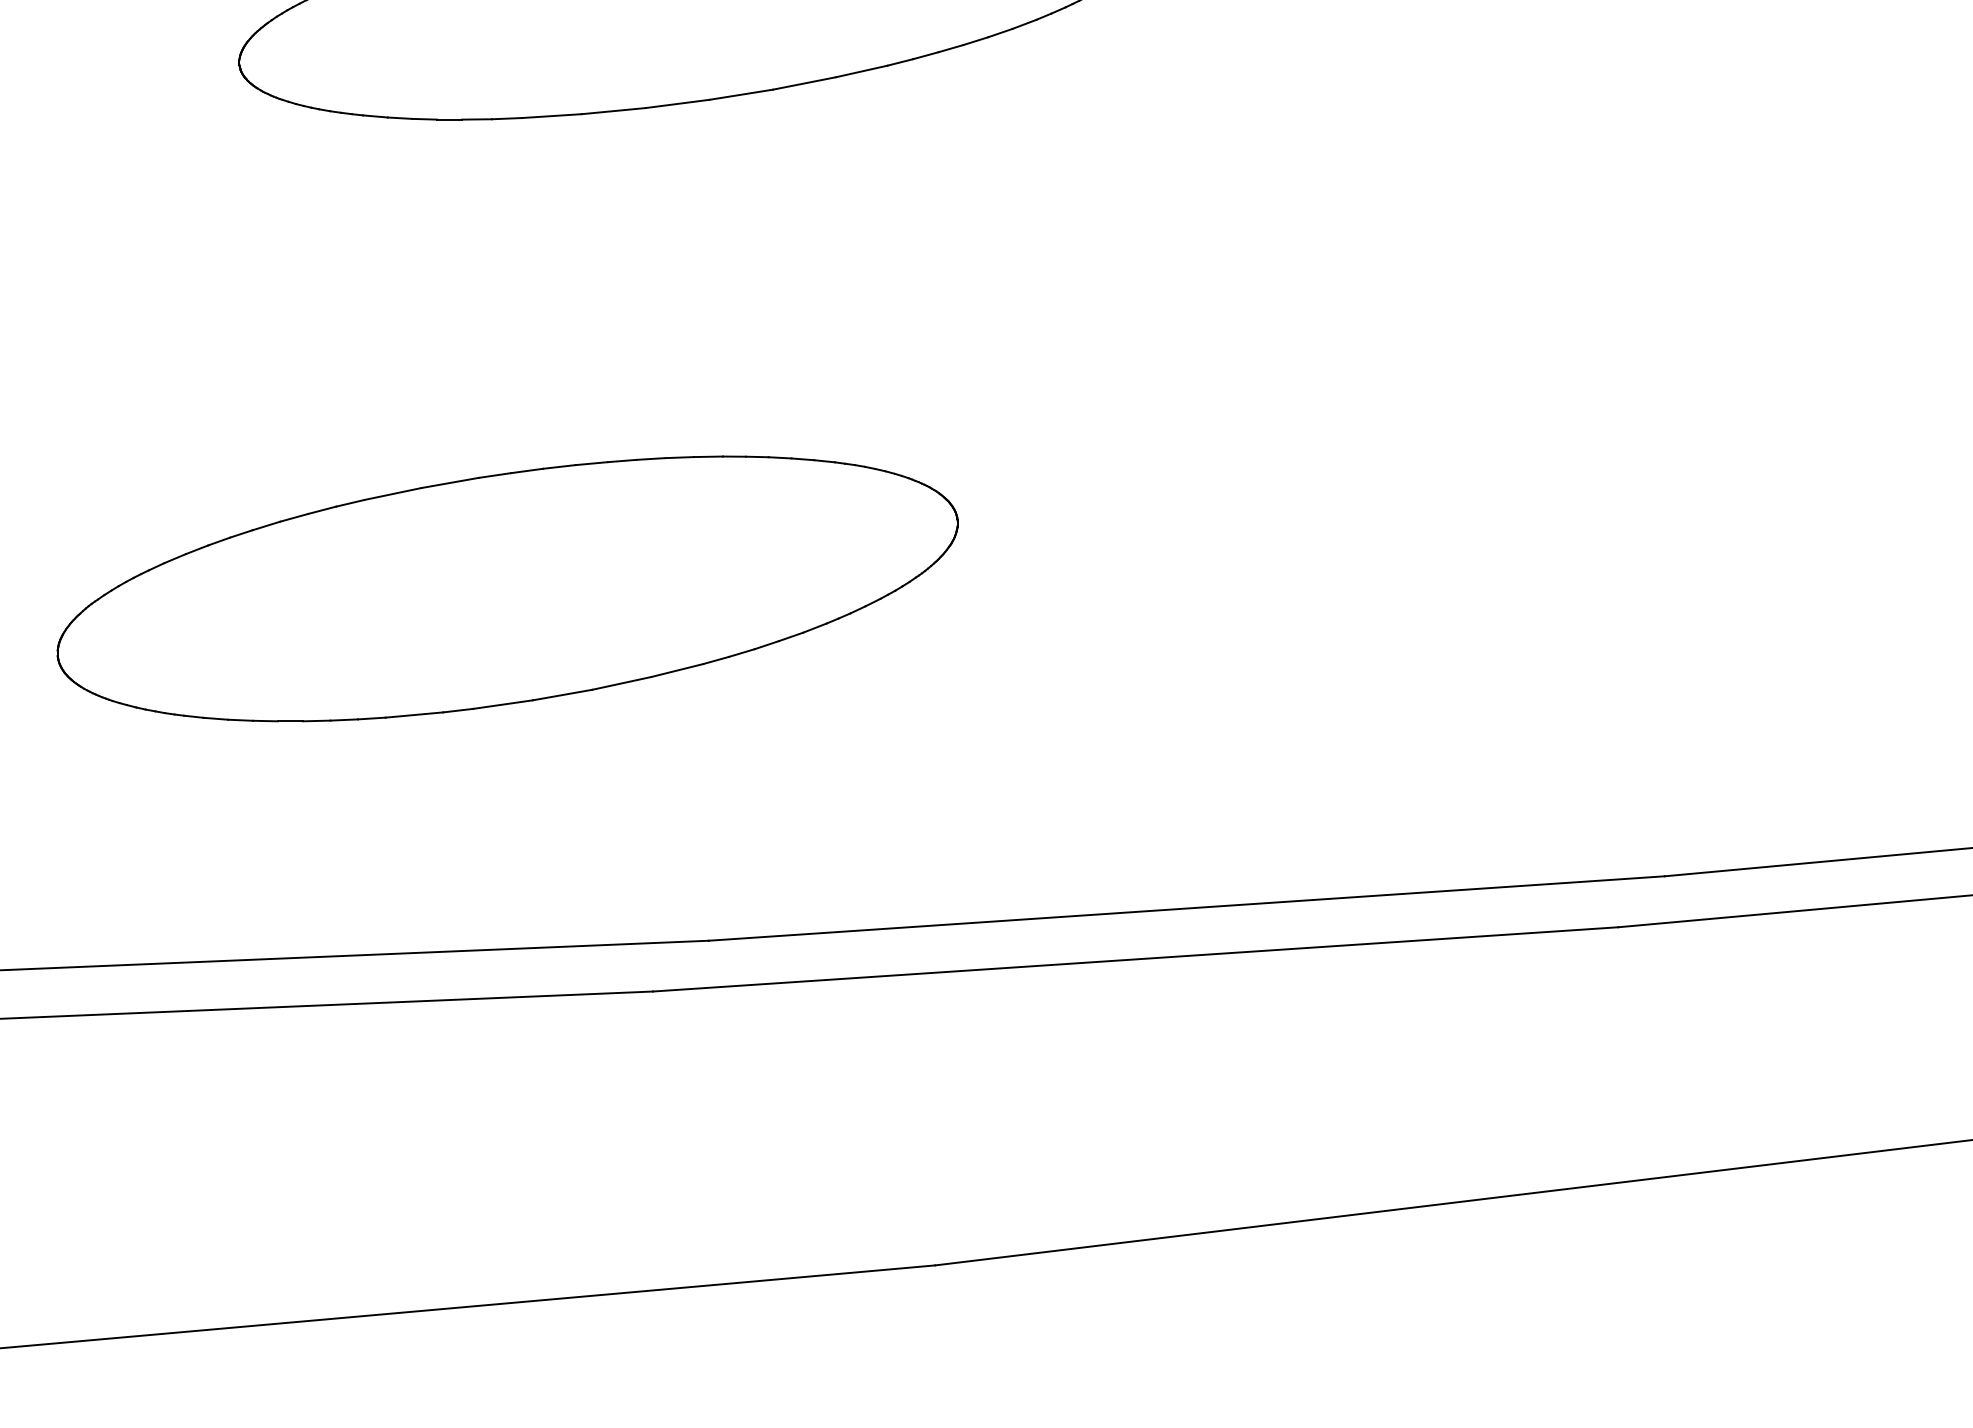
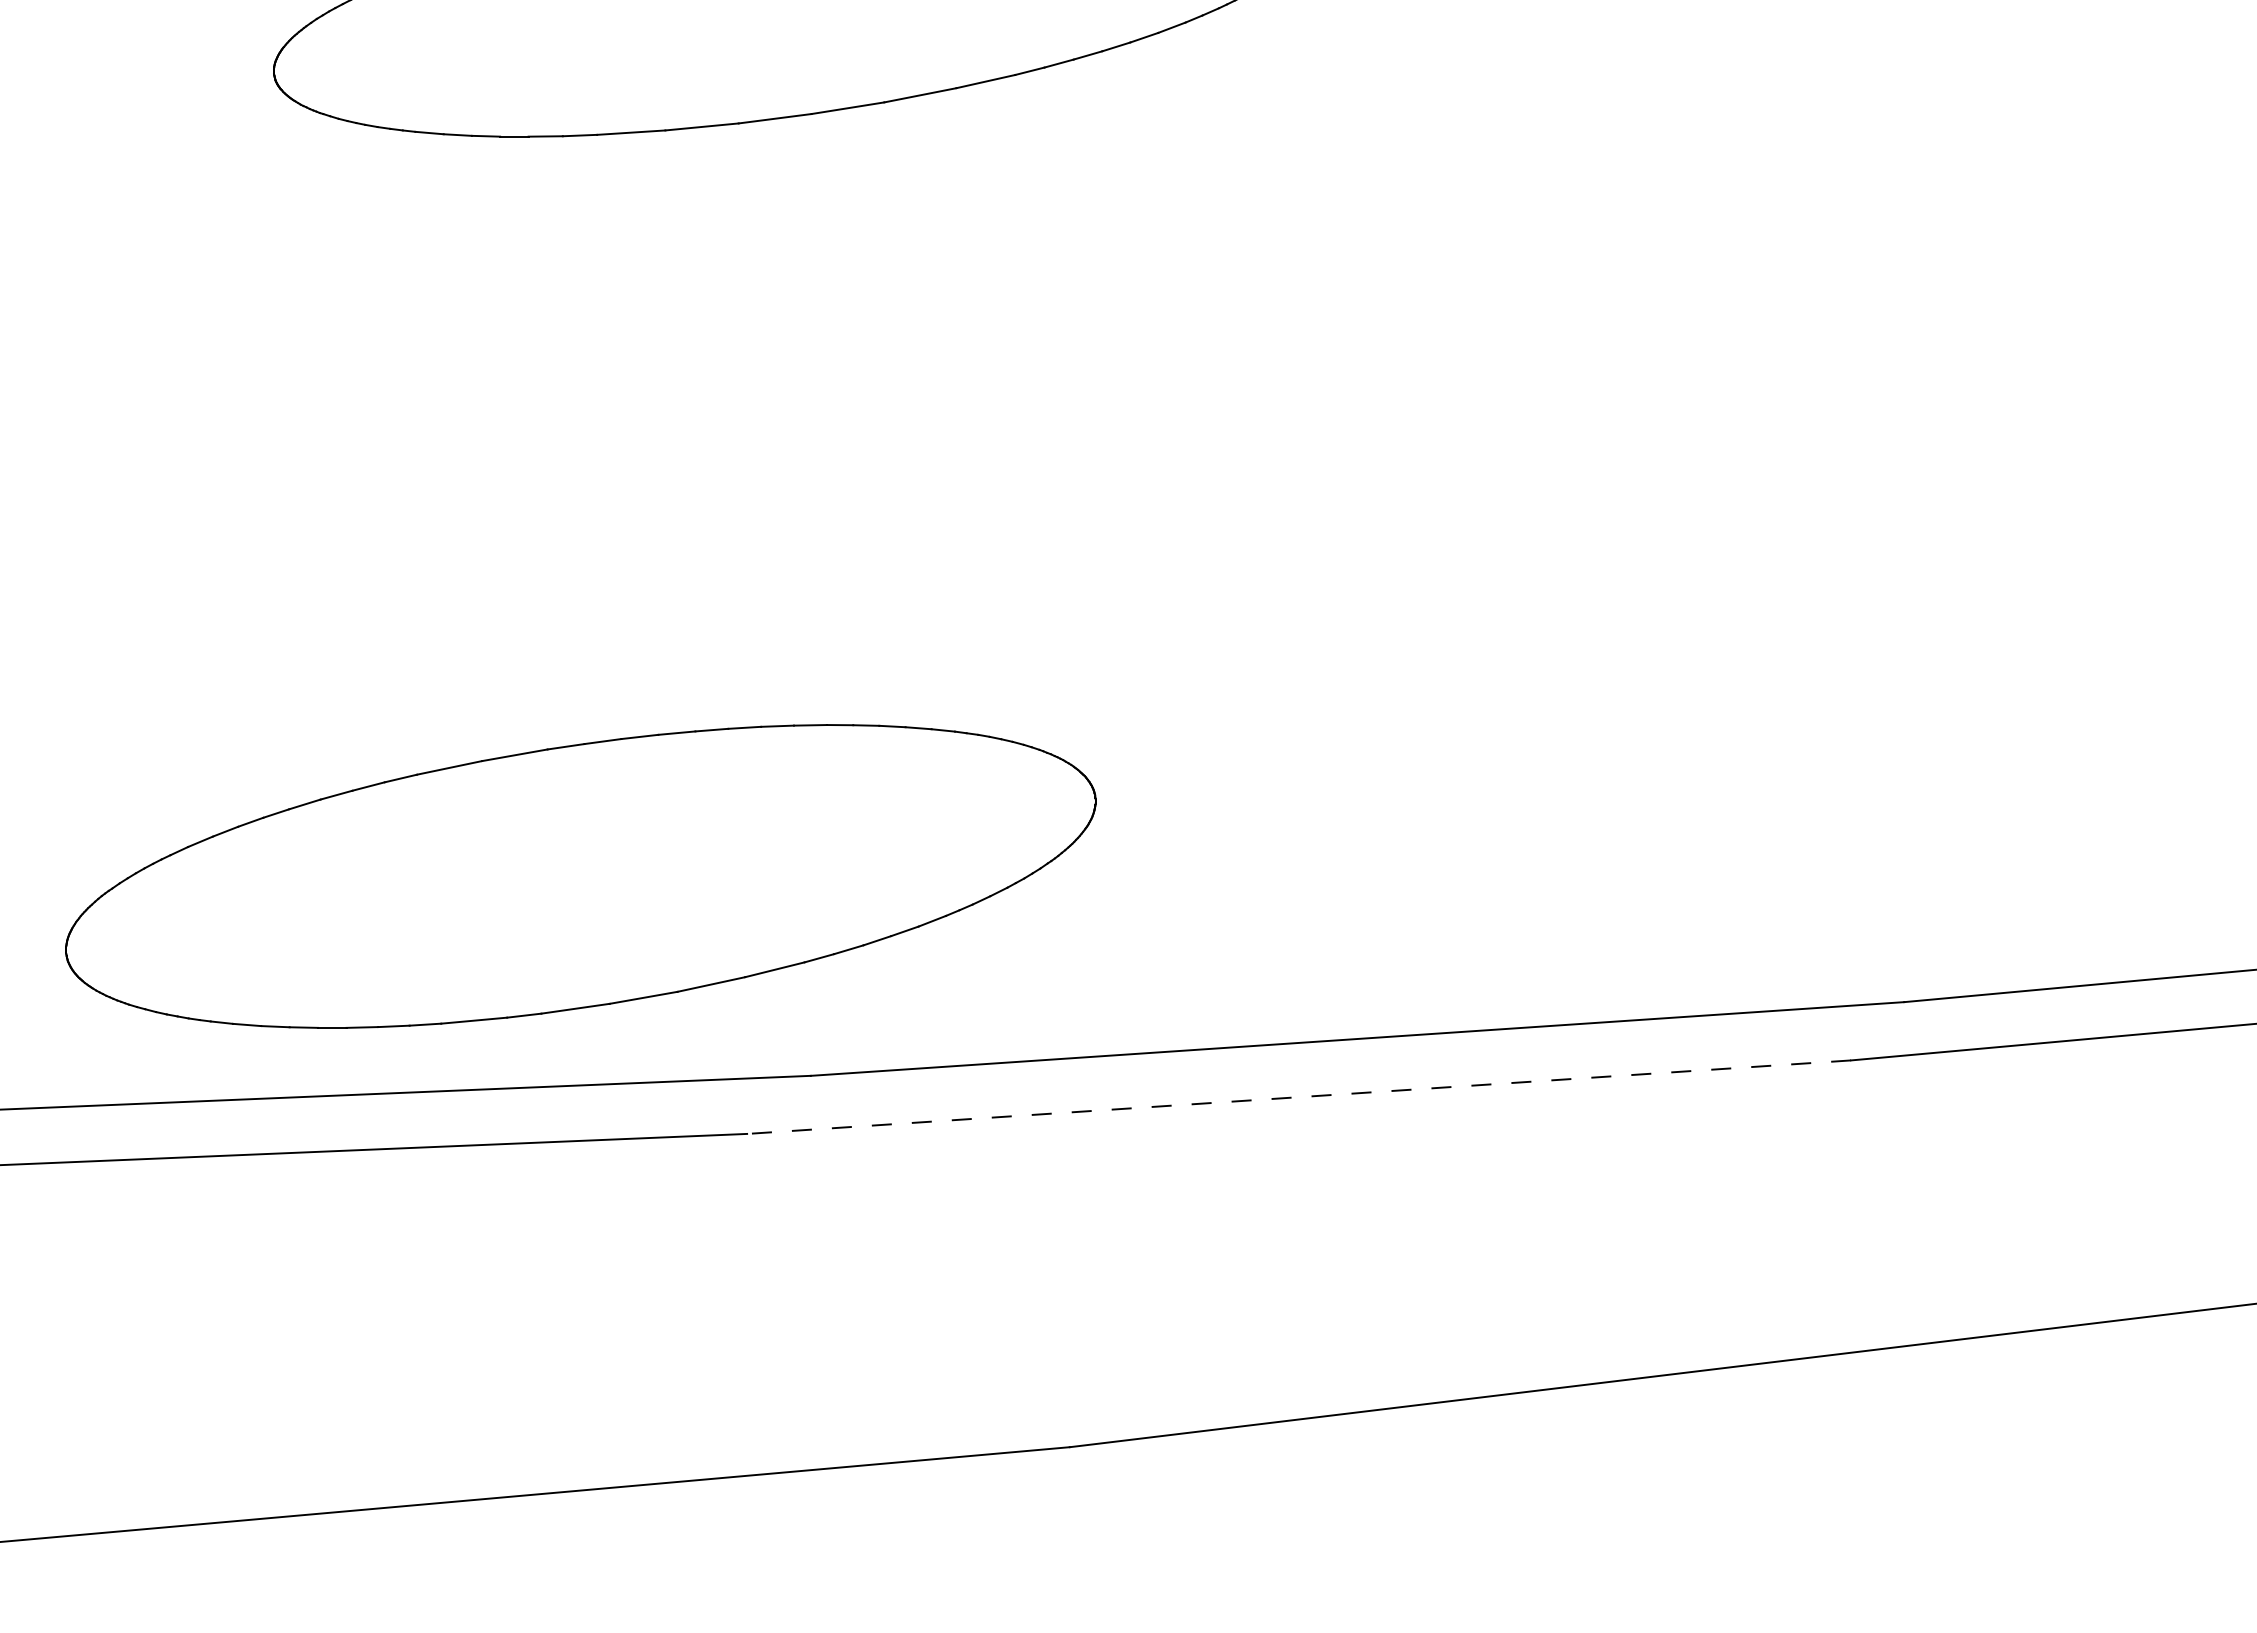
part: (507, 588) -> (580, 876), moved
line: (1135, 959) -> (1298, 1097), solid -> dashed

